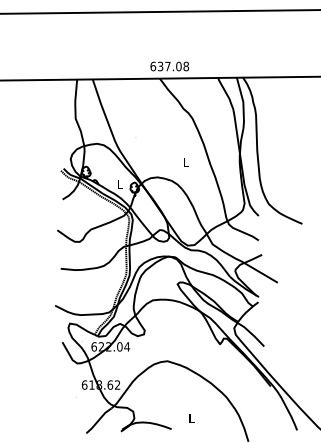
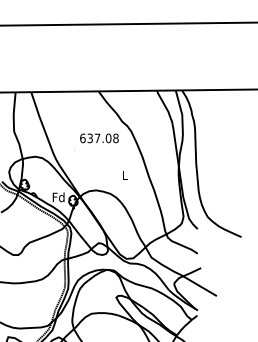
text: (169, 66) -> (99, 138), moved
text: (119, 184) -> (58, 197), L -> Fd

